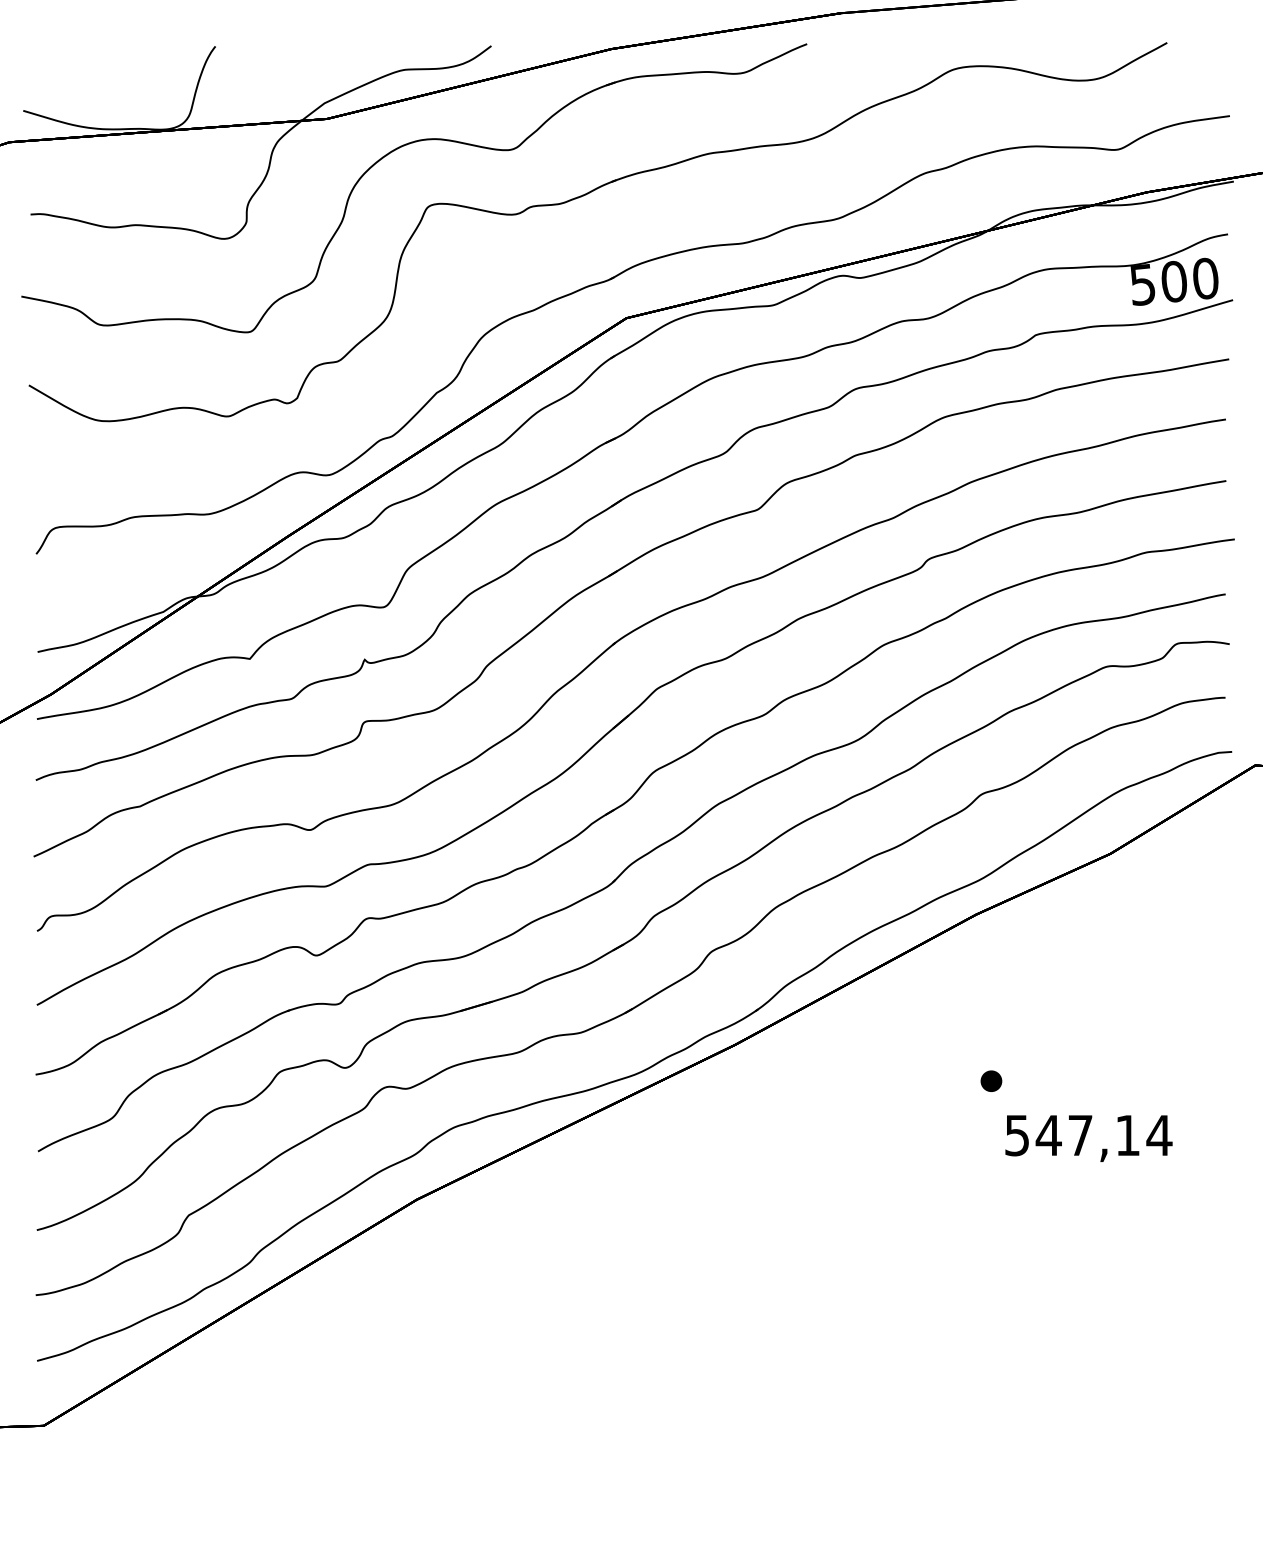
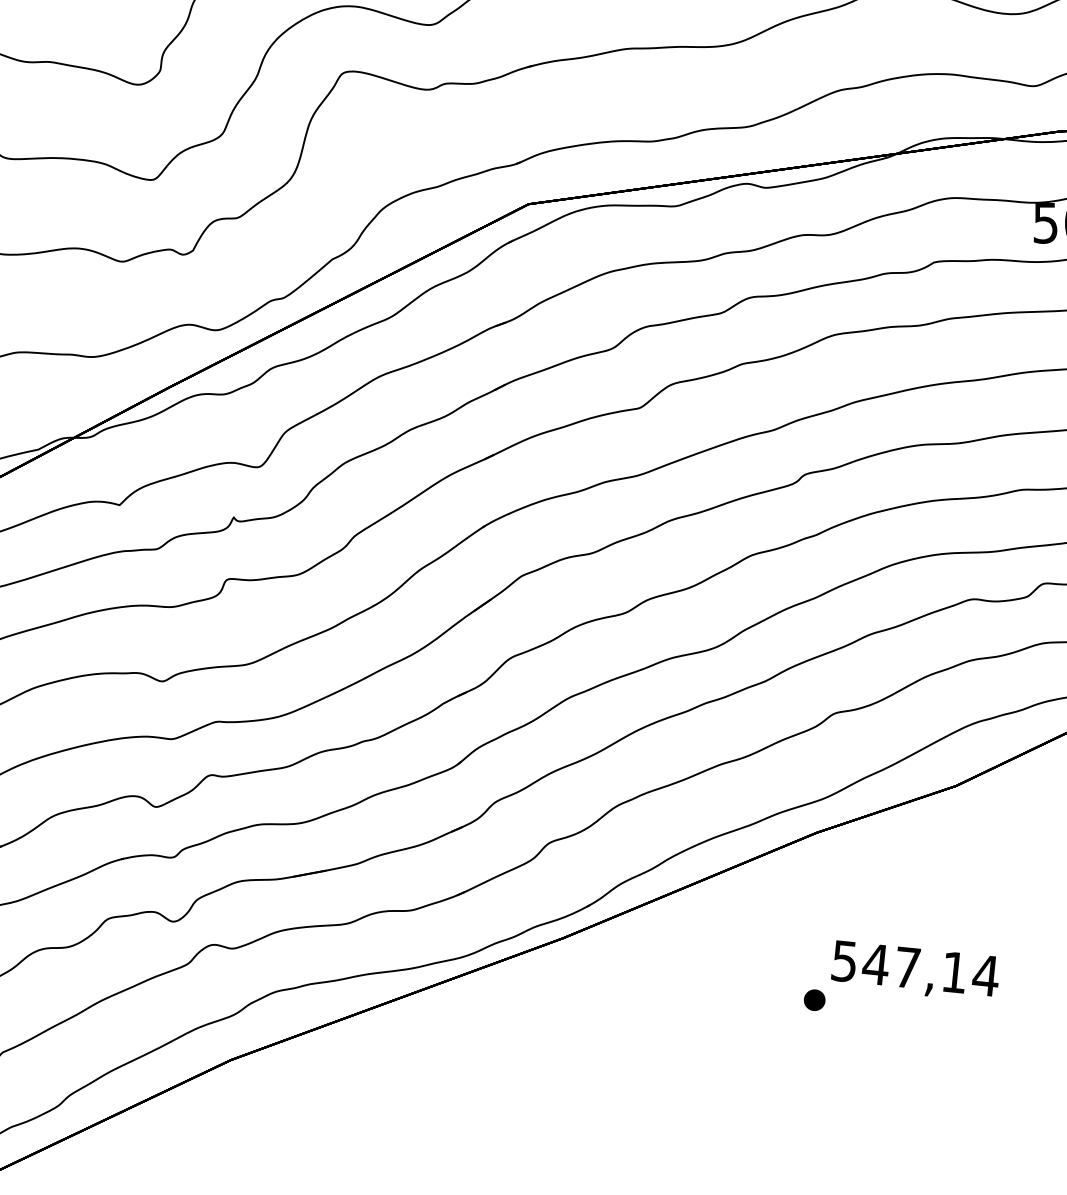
text: (1088, 1138) -> (915, 971), moved

